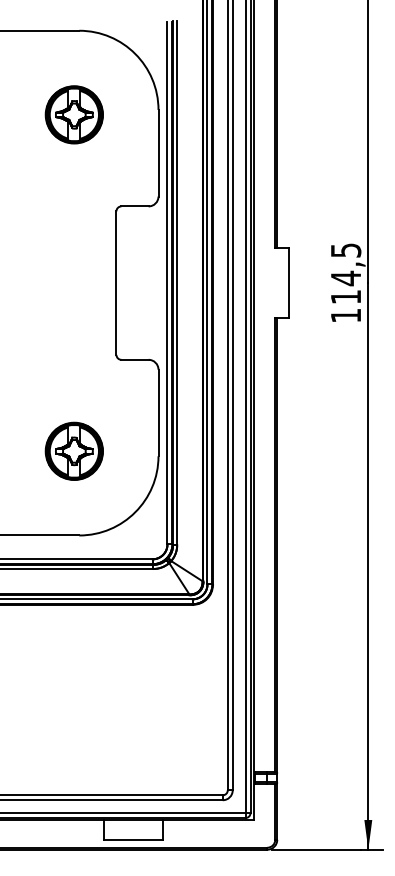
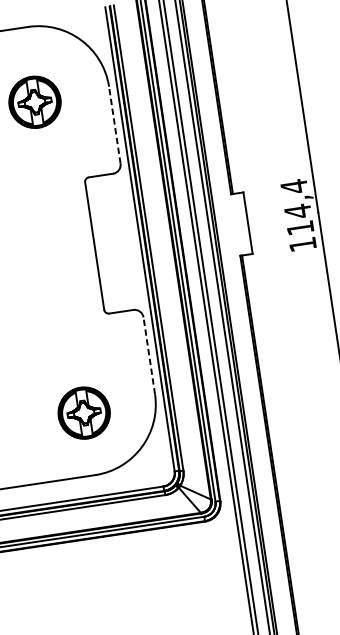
line: (158, 152) -> (114, 124), solid -> dashed
text: (346, 250) -> (294, 186), 114,5 -> 114,4
line: (158, 412) -> (149, 355), solid -> dashed
part: (73, 450) -> (83, 412), moved

